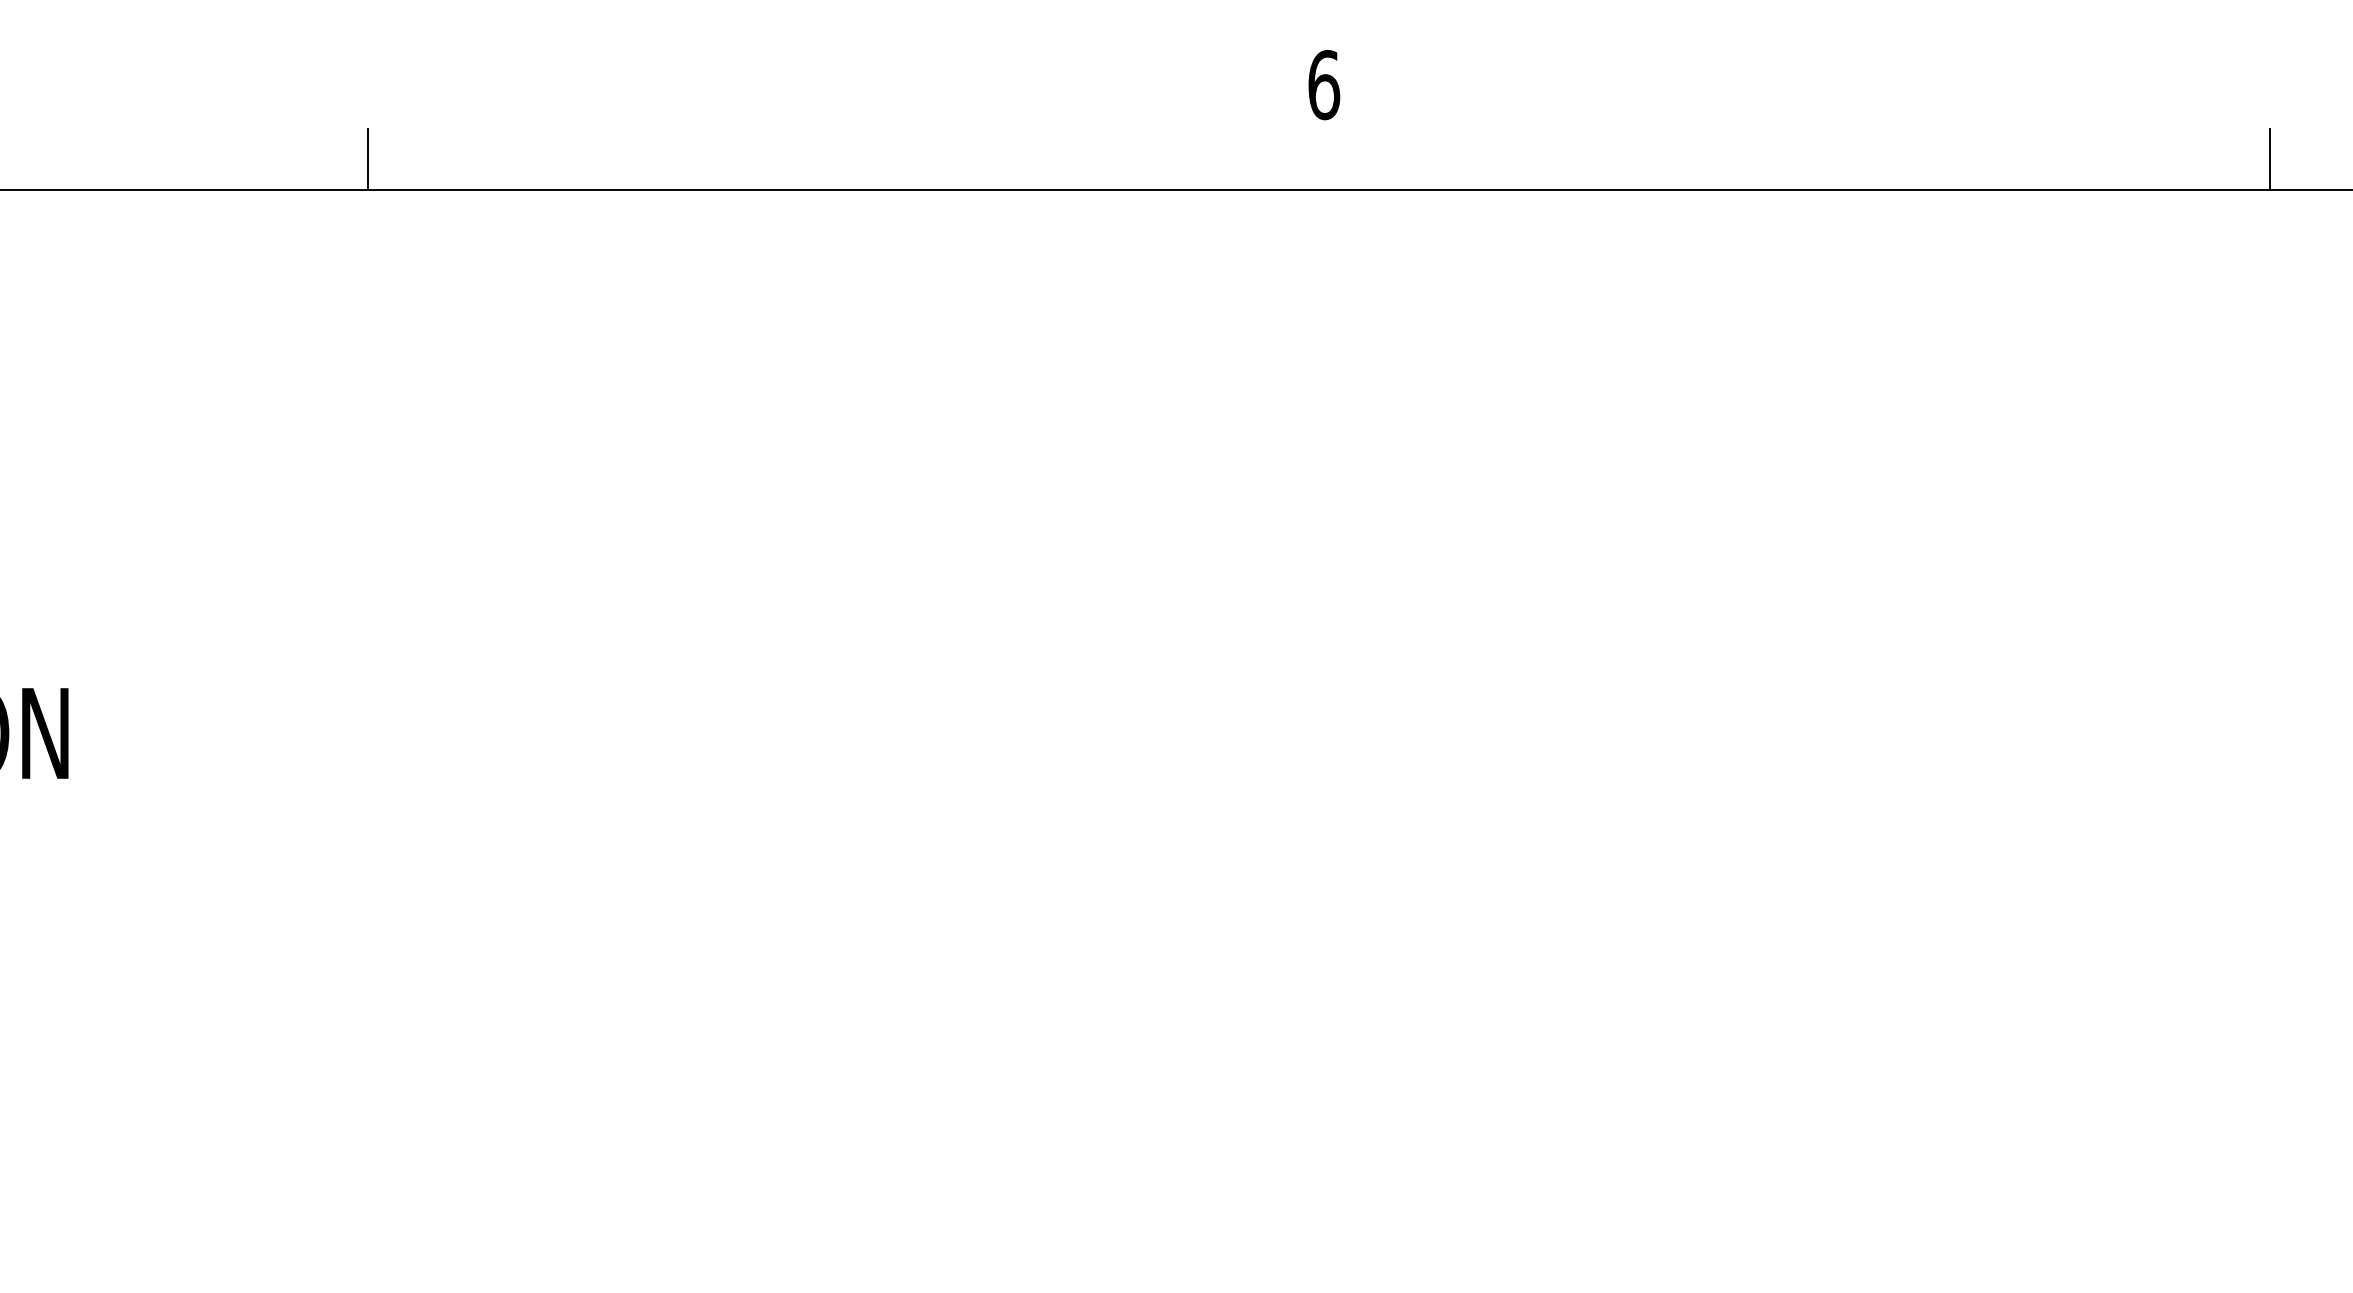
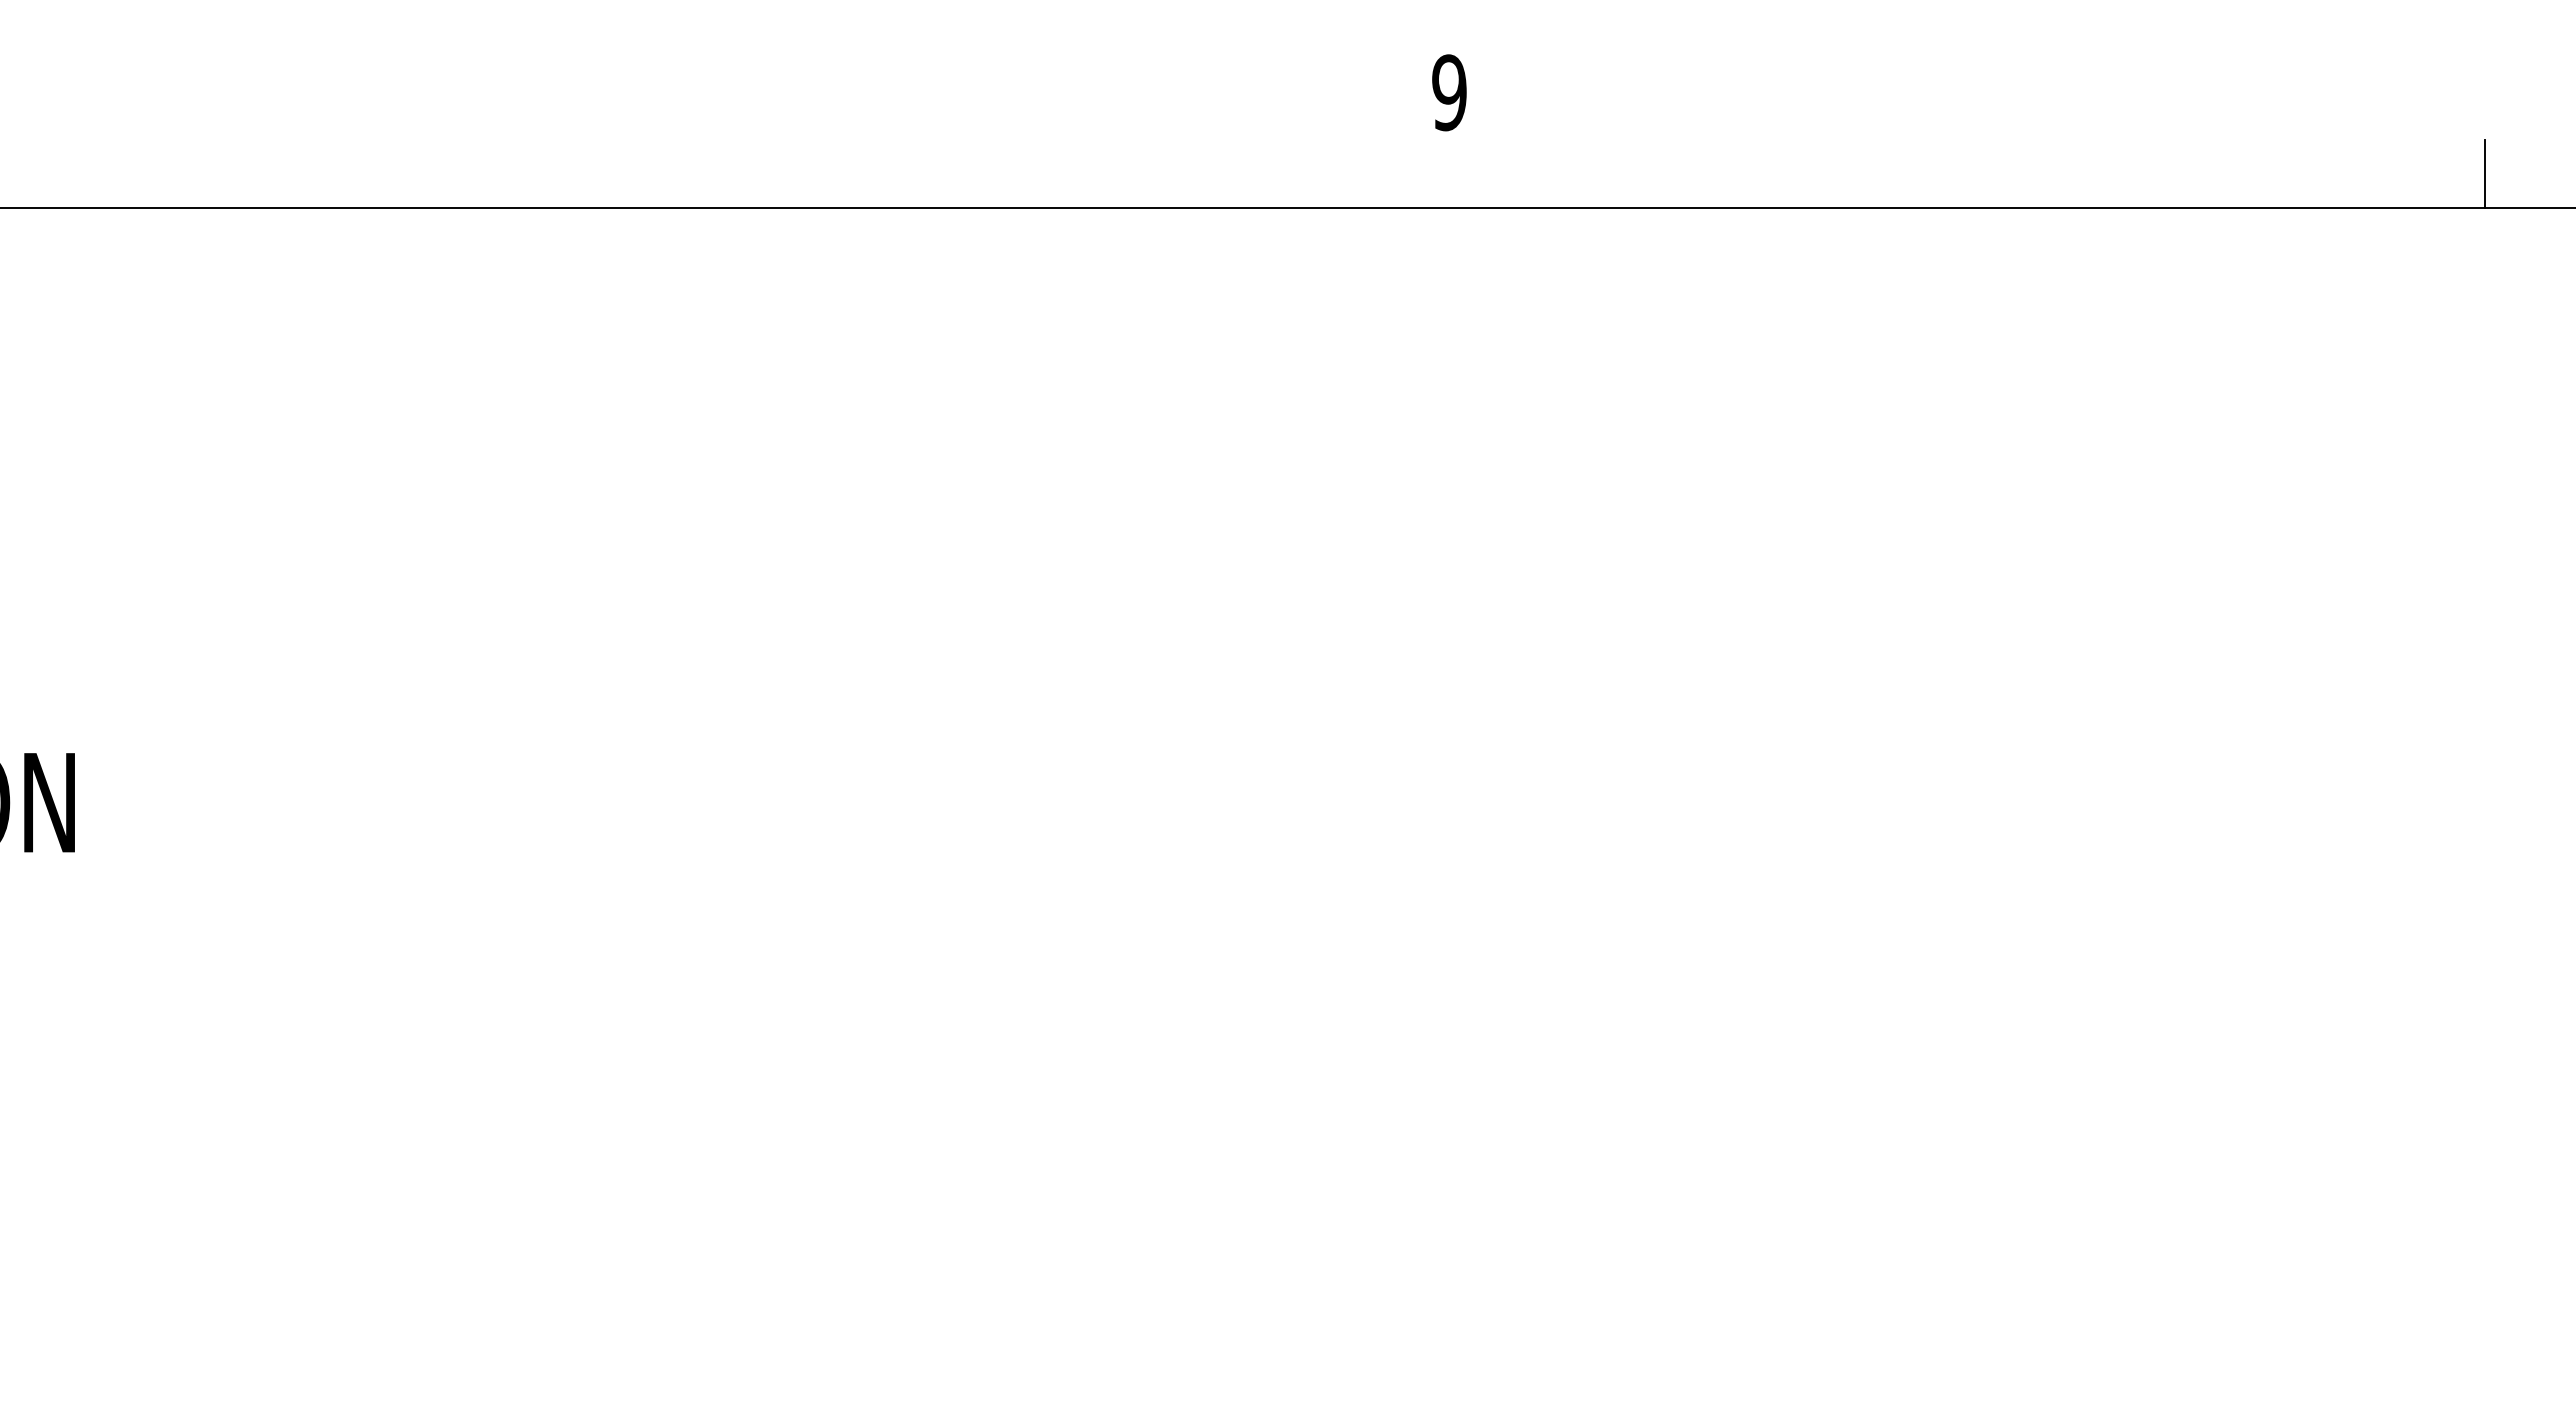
text: (1324, 84) -> (1449, 92), 6 -> 9
line: (367, 158) -> (402, 173), removed

